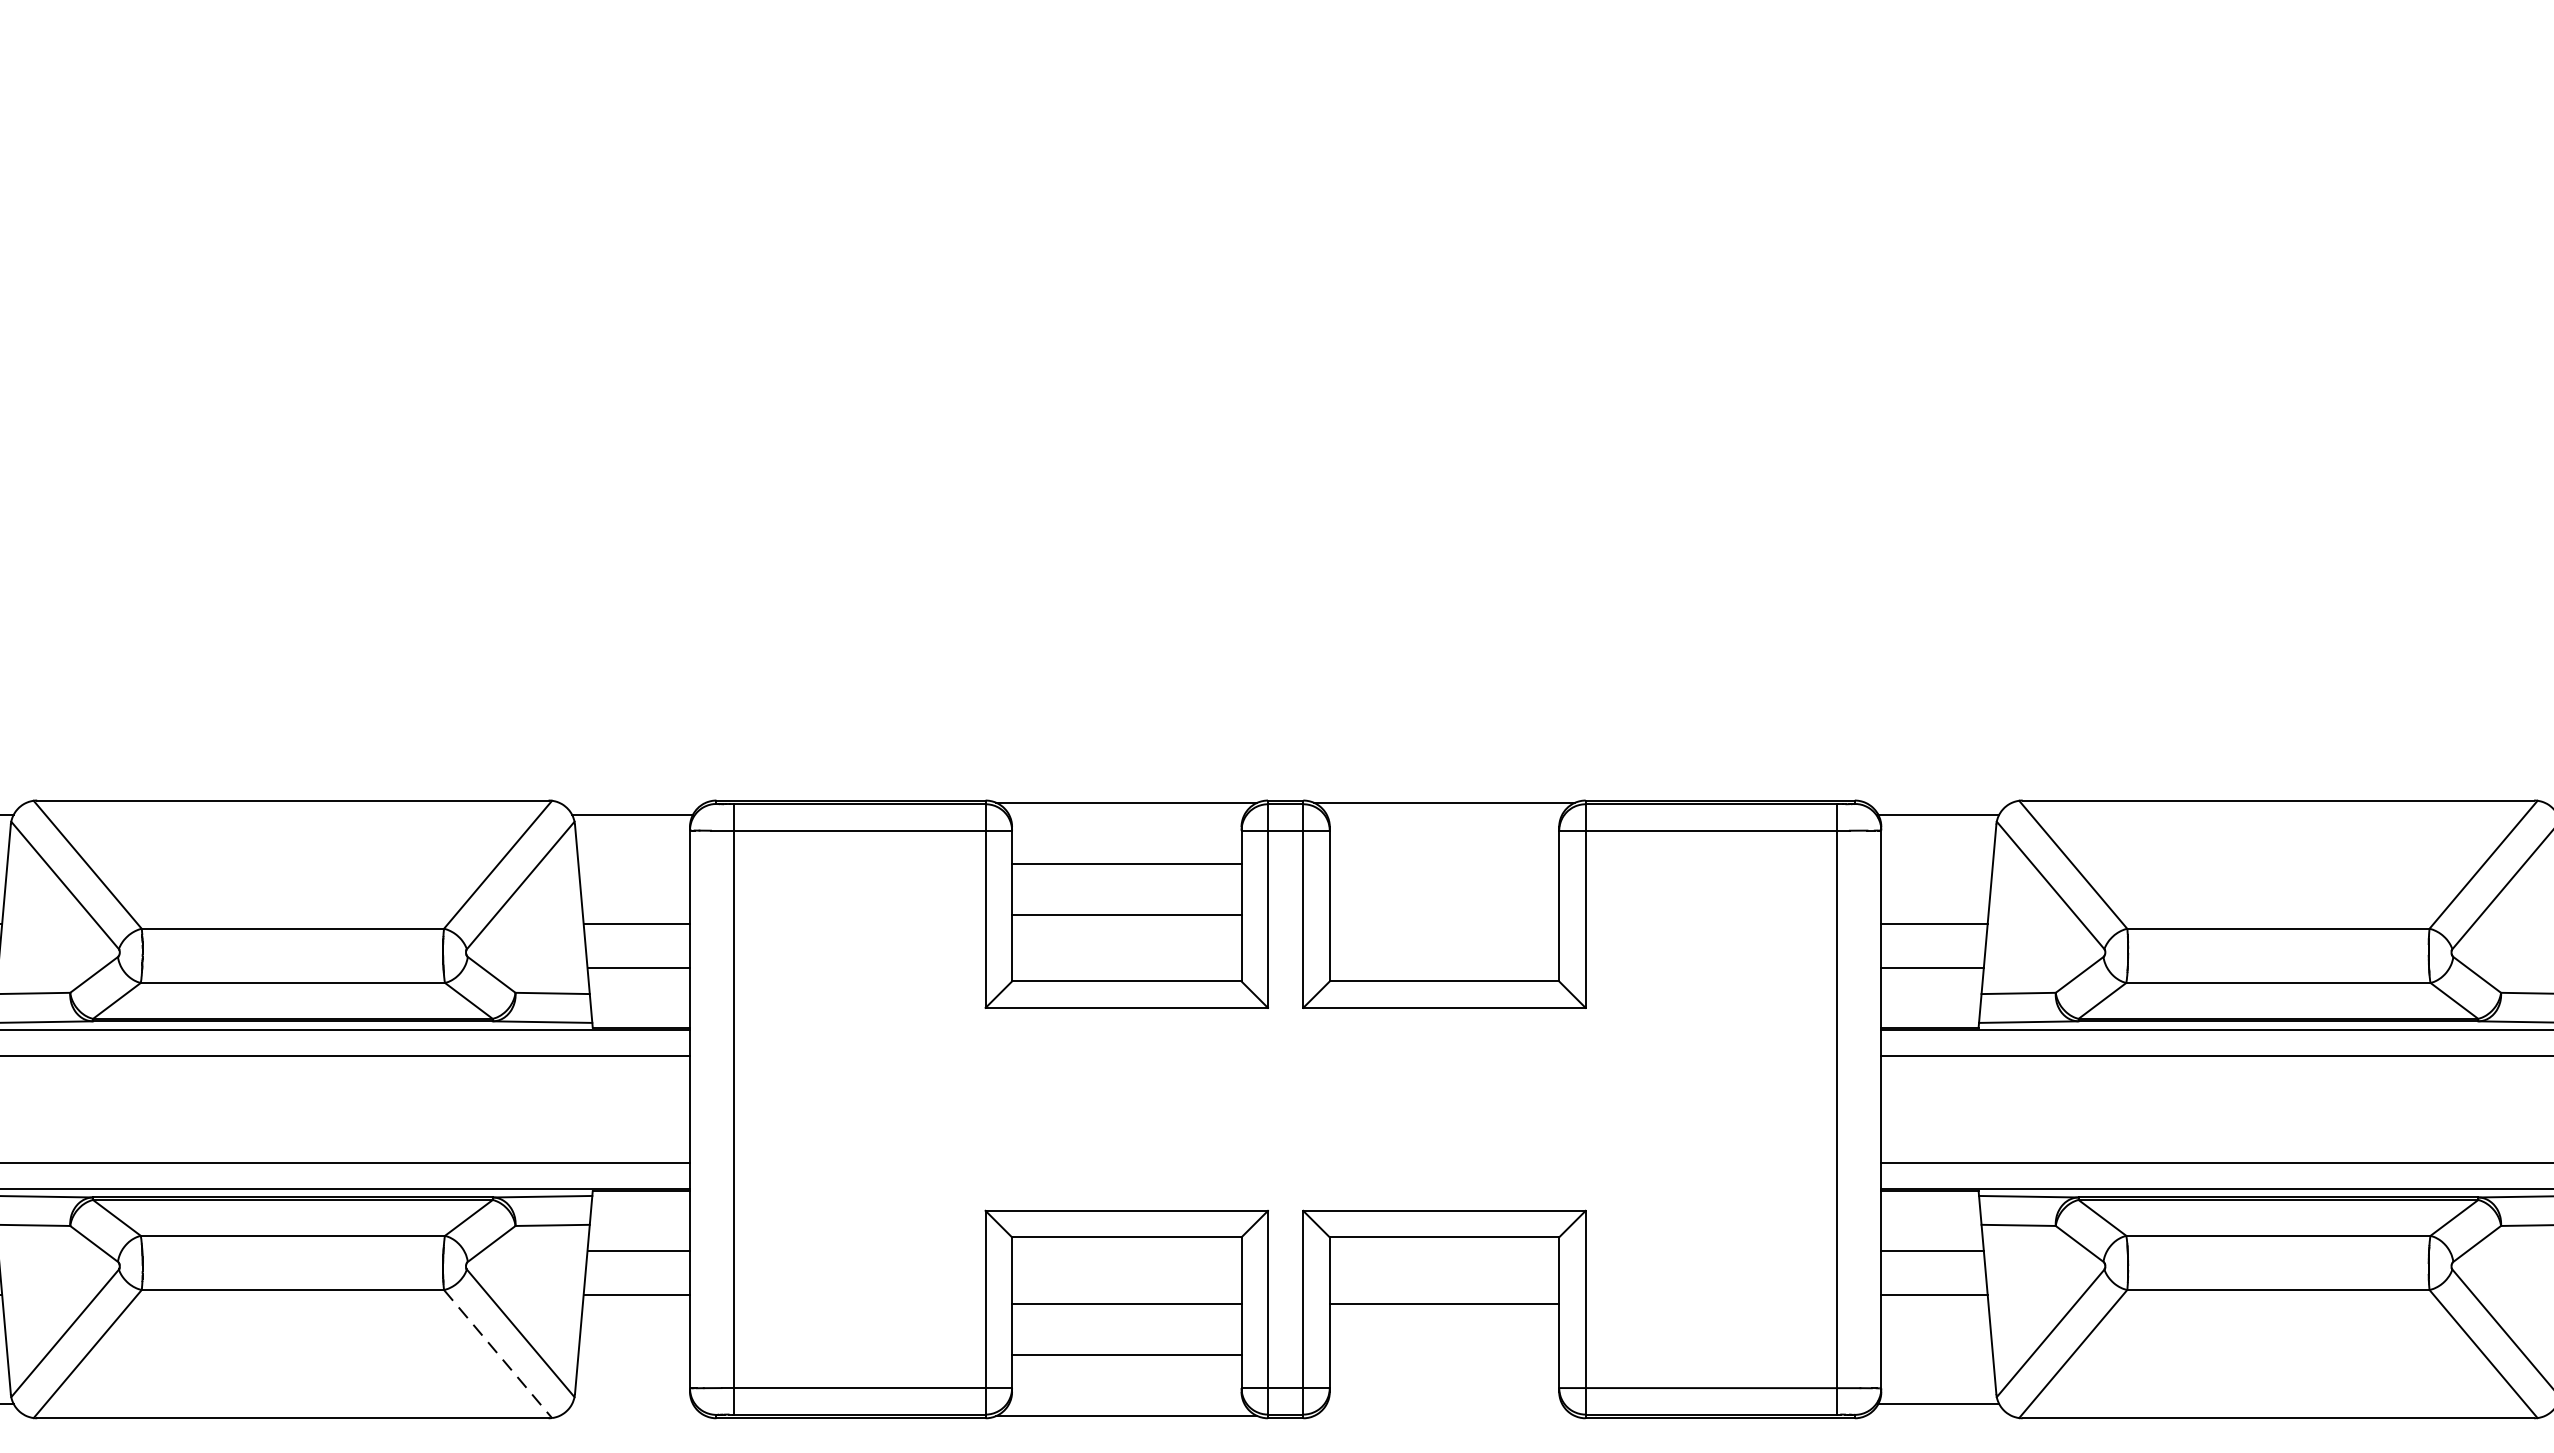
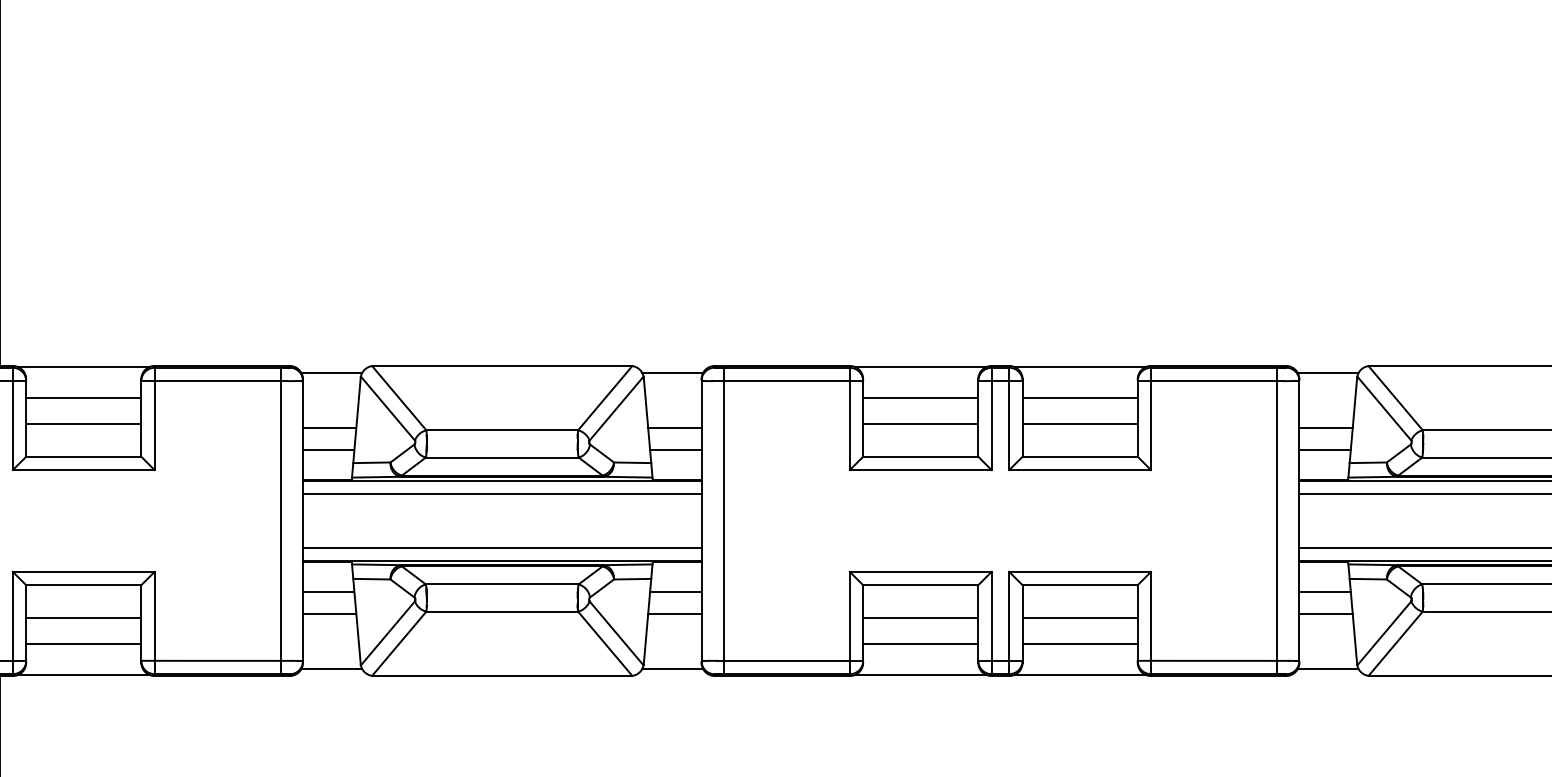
line: (1443, 865) -> (1079, 398), added
line: (1443, 915) -> (1079, 423), added
line: (498, 1355) -> (605, 644), dashed -> solid
line: (1443, 1355) -> (1079, 644), added
line: (632, 1403) -> (672, 668), added
line: (1443, 1415) -> (1079, 674), added

